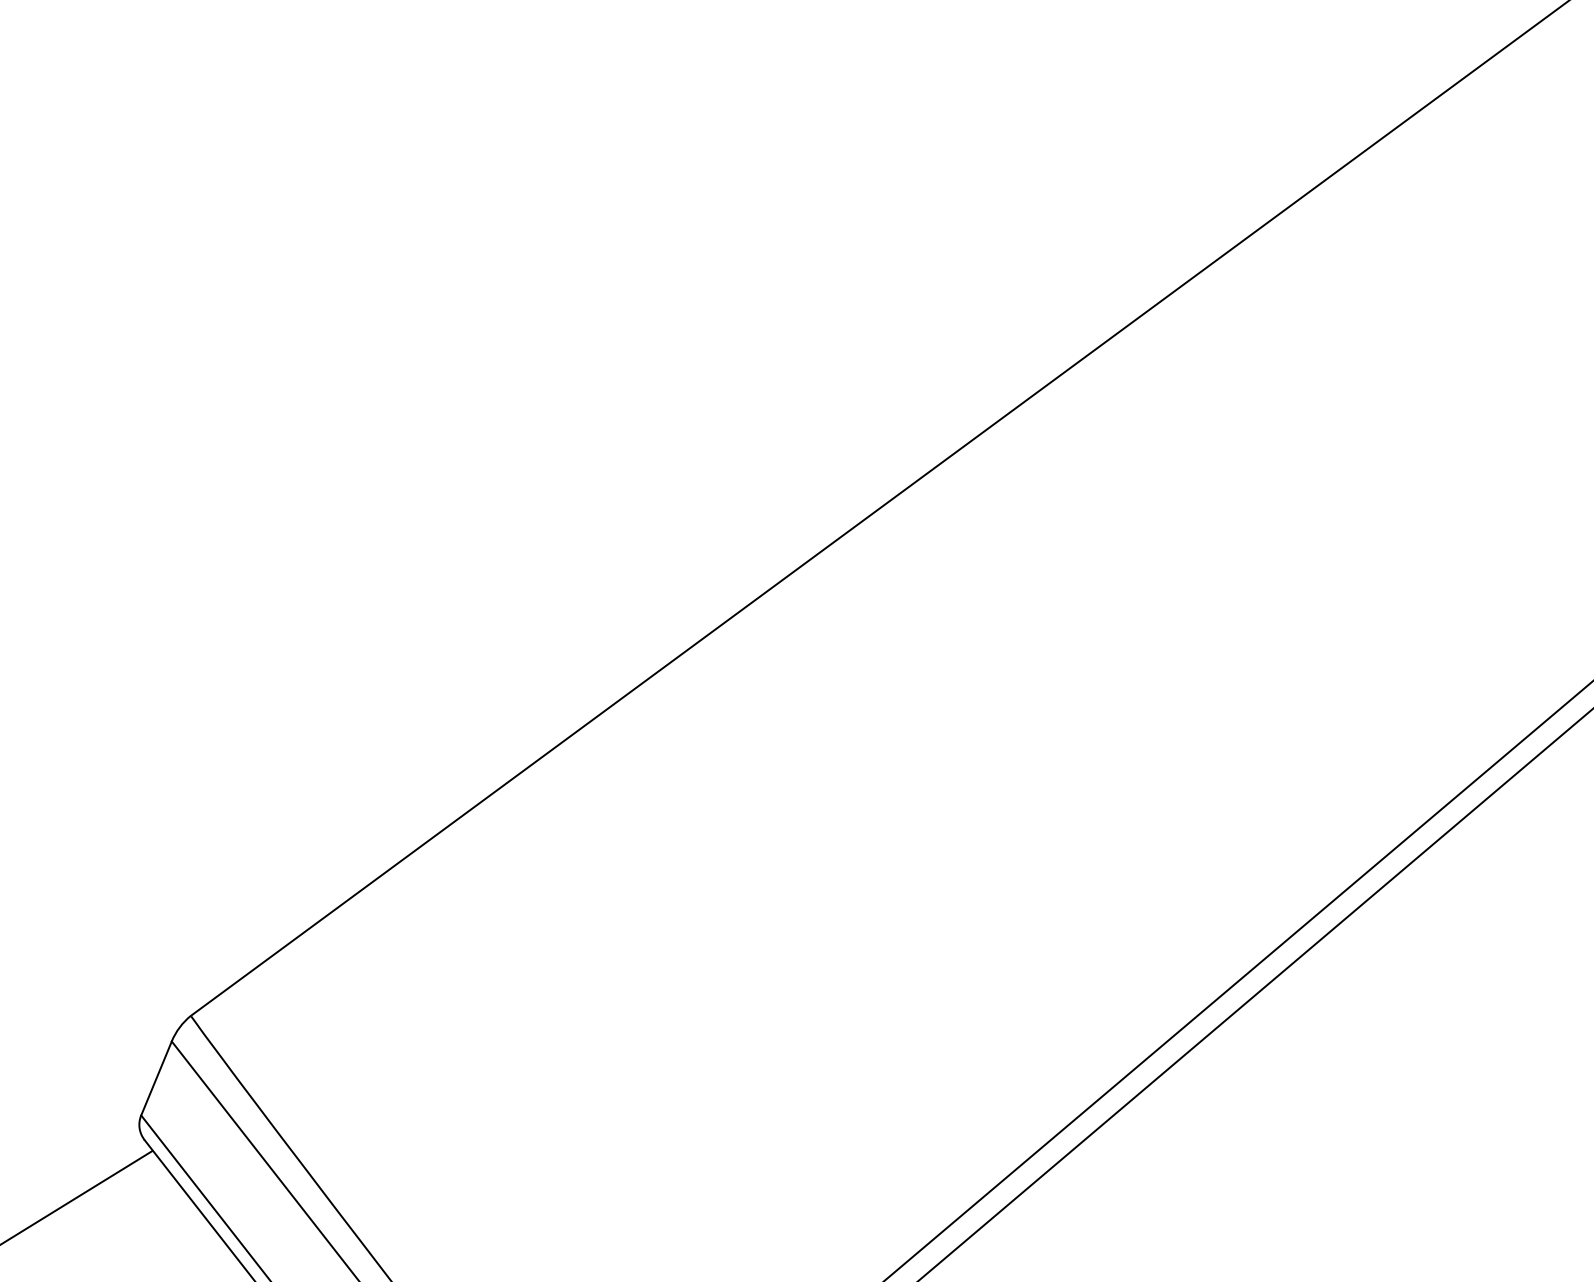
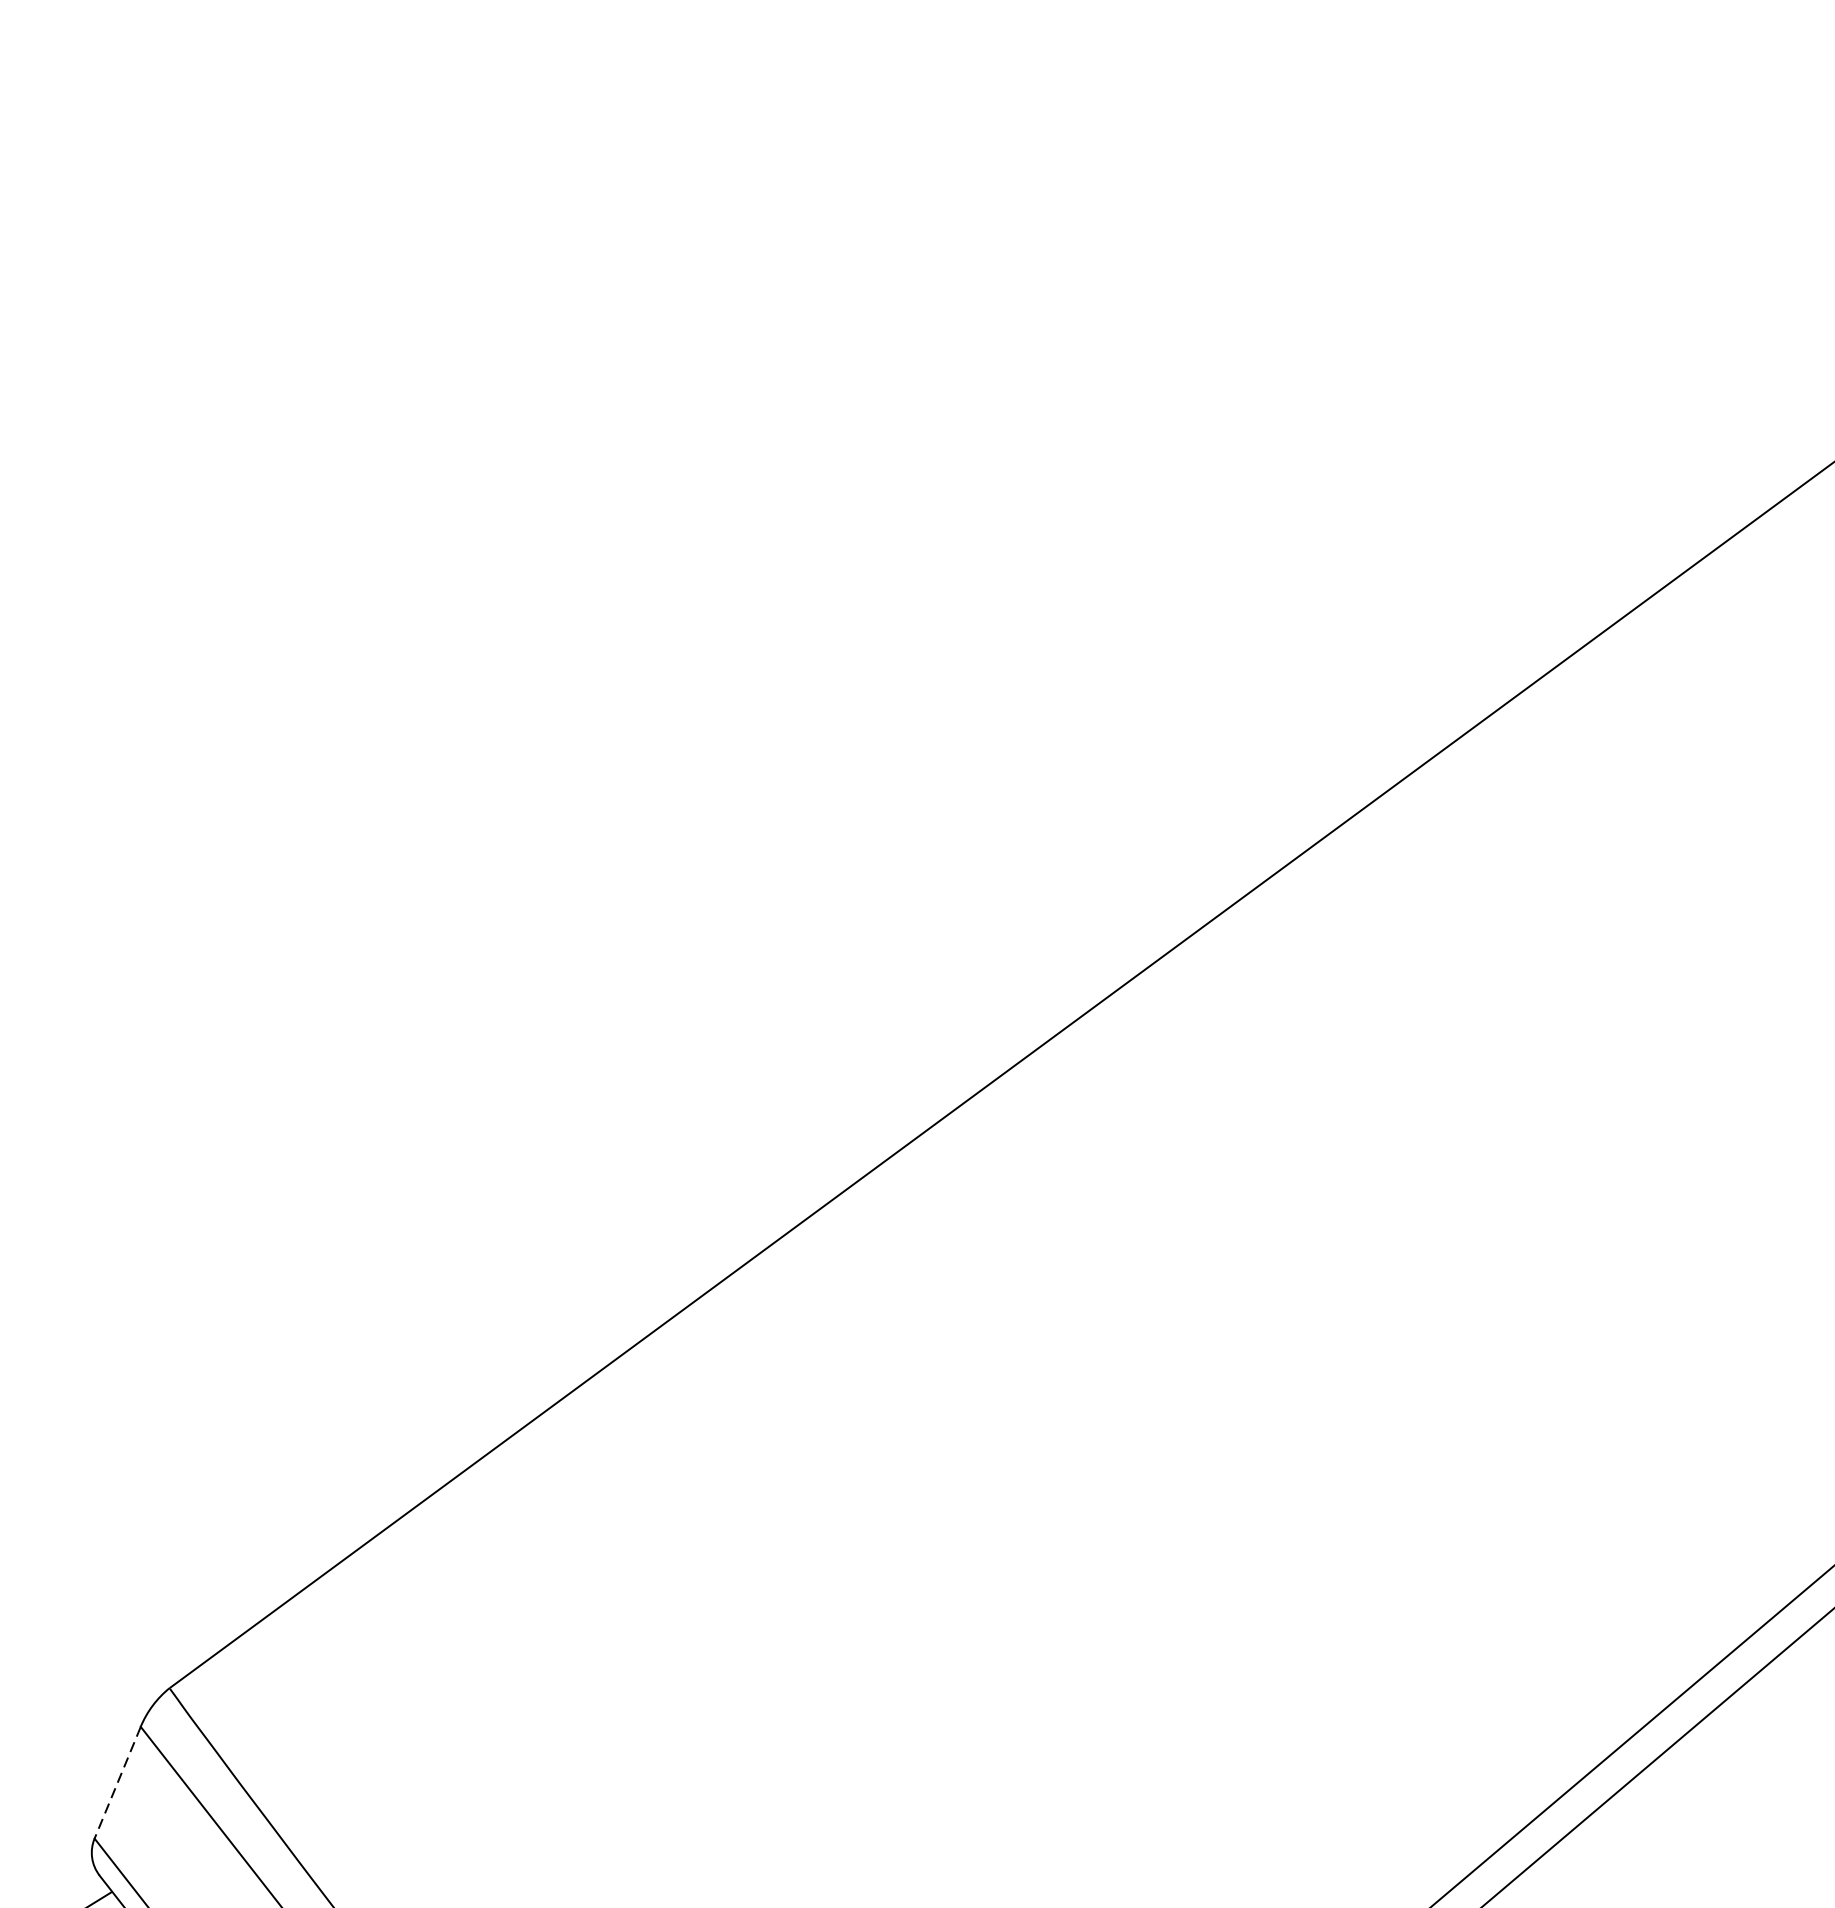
line: (156, 1078) -> (117, 1782), solid -> dashed

